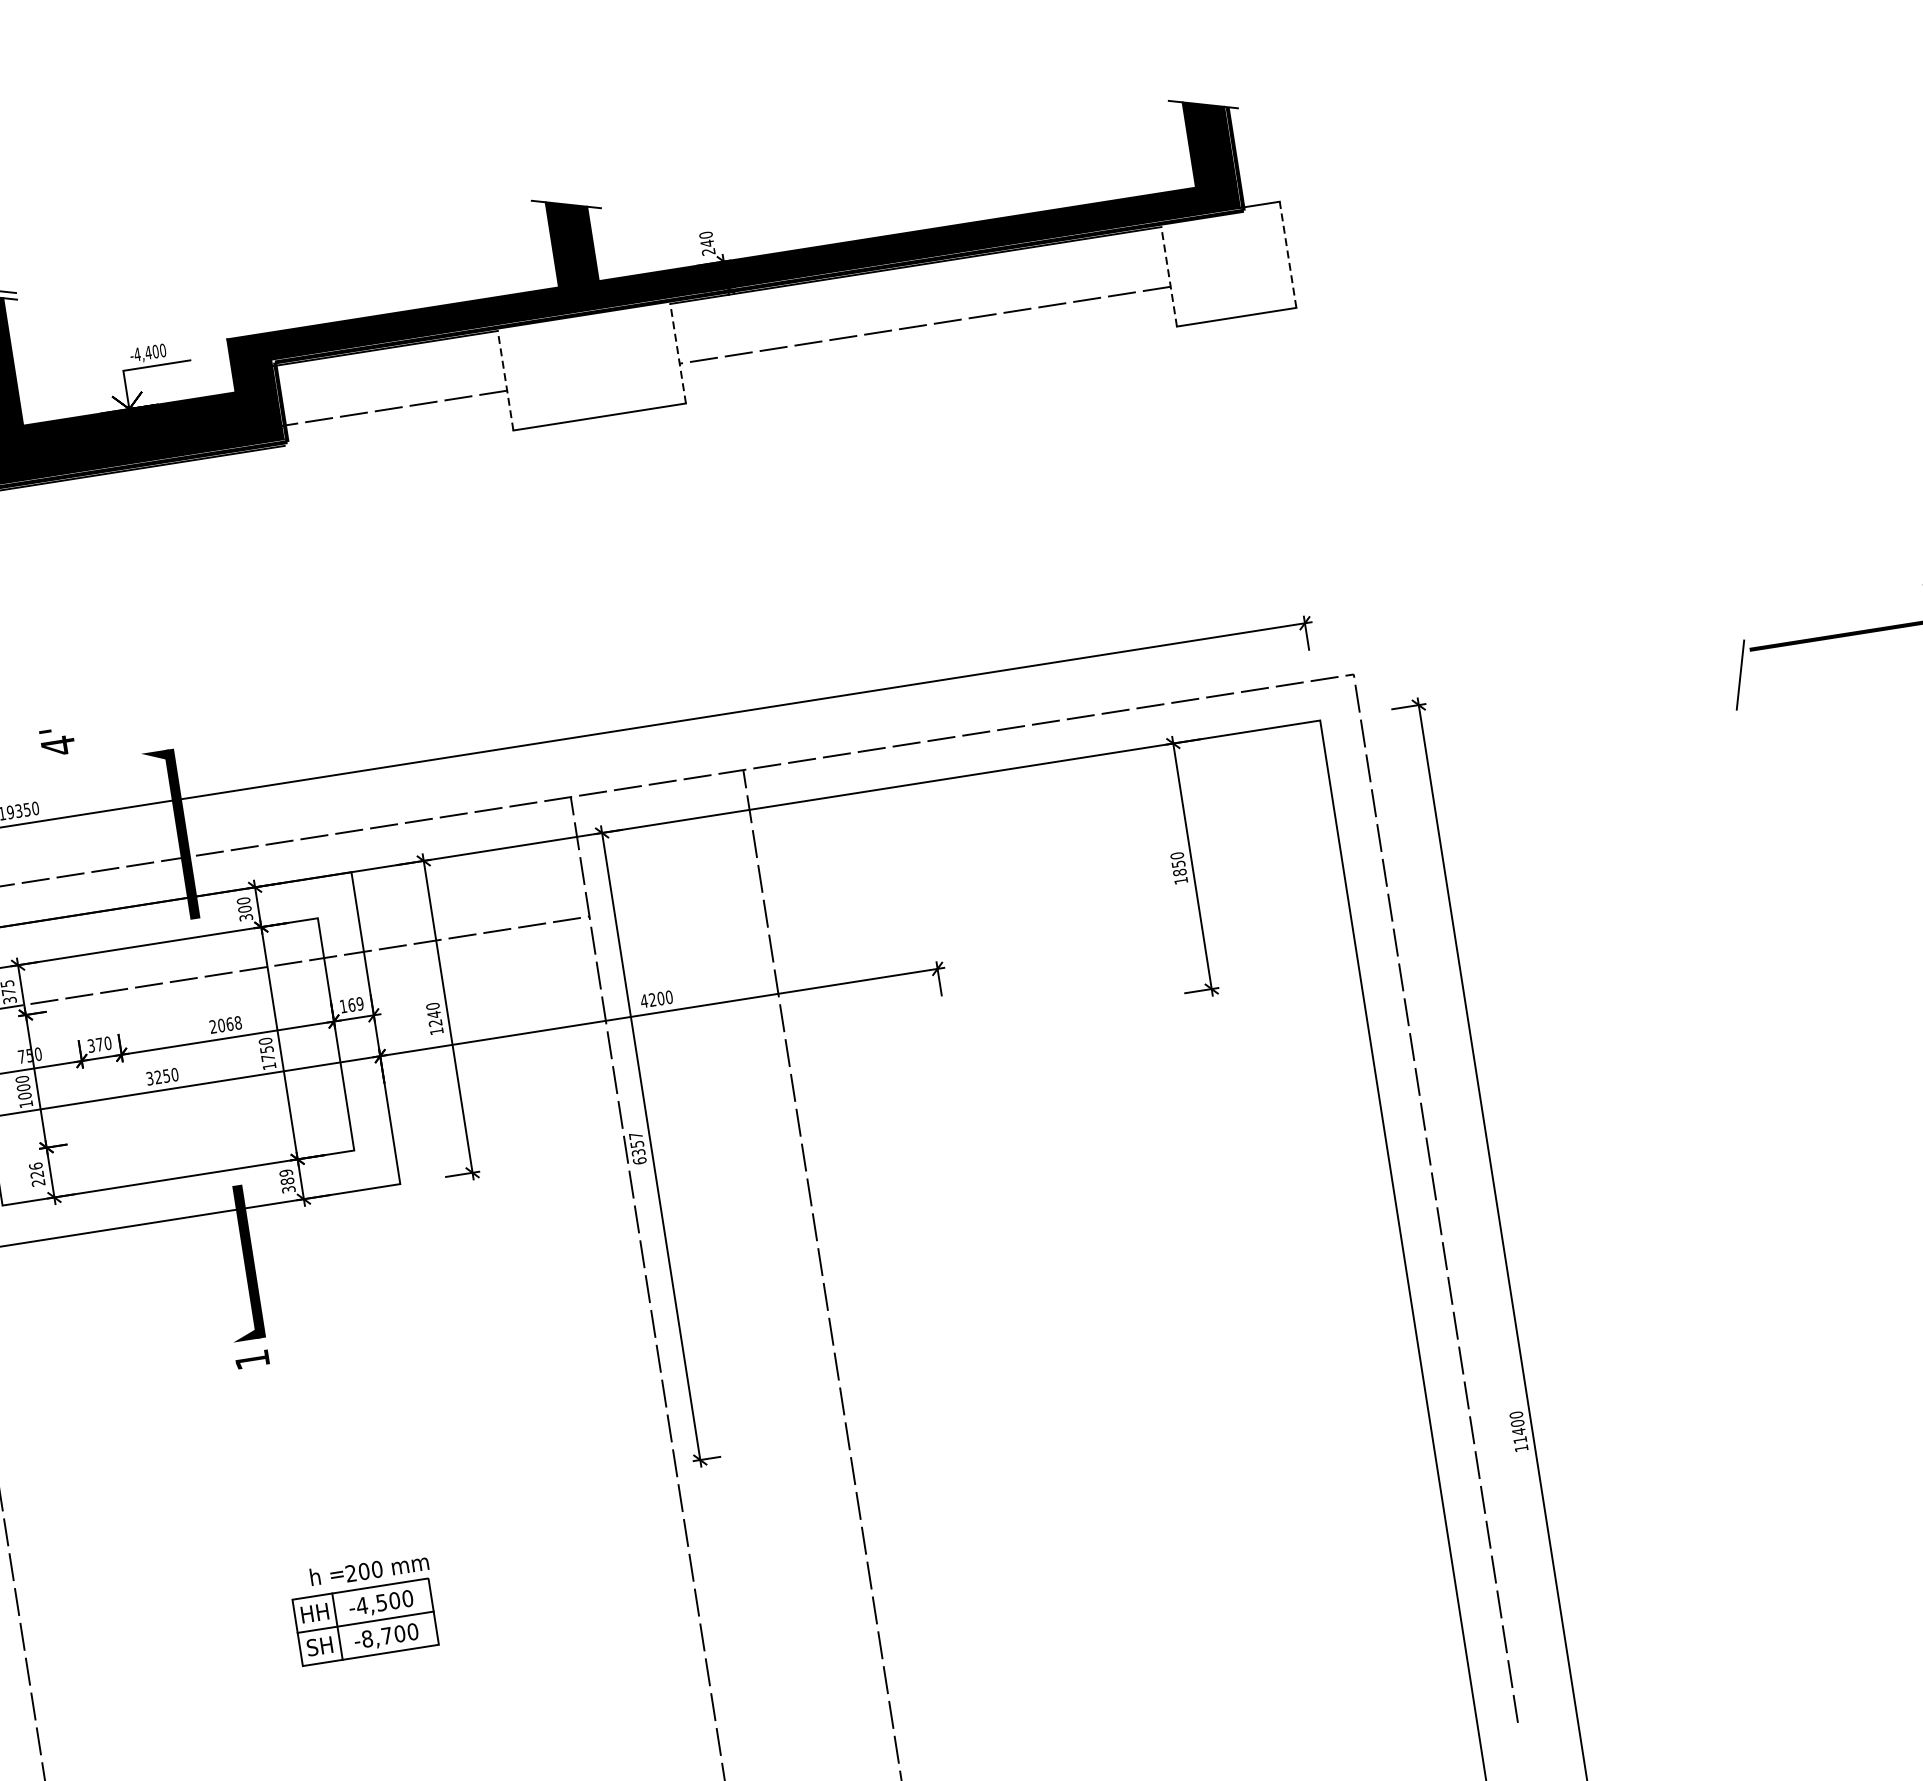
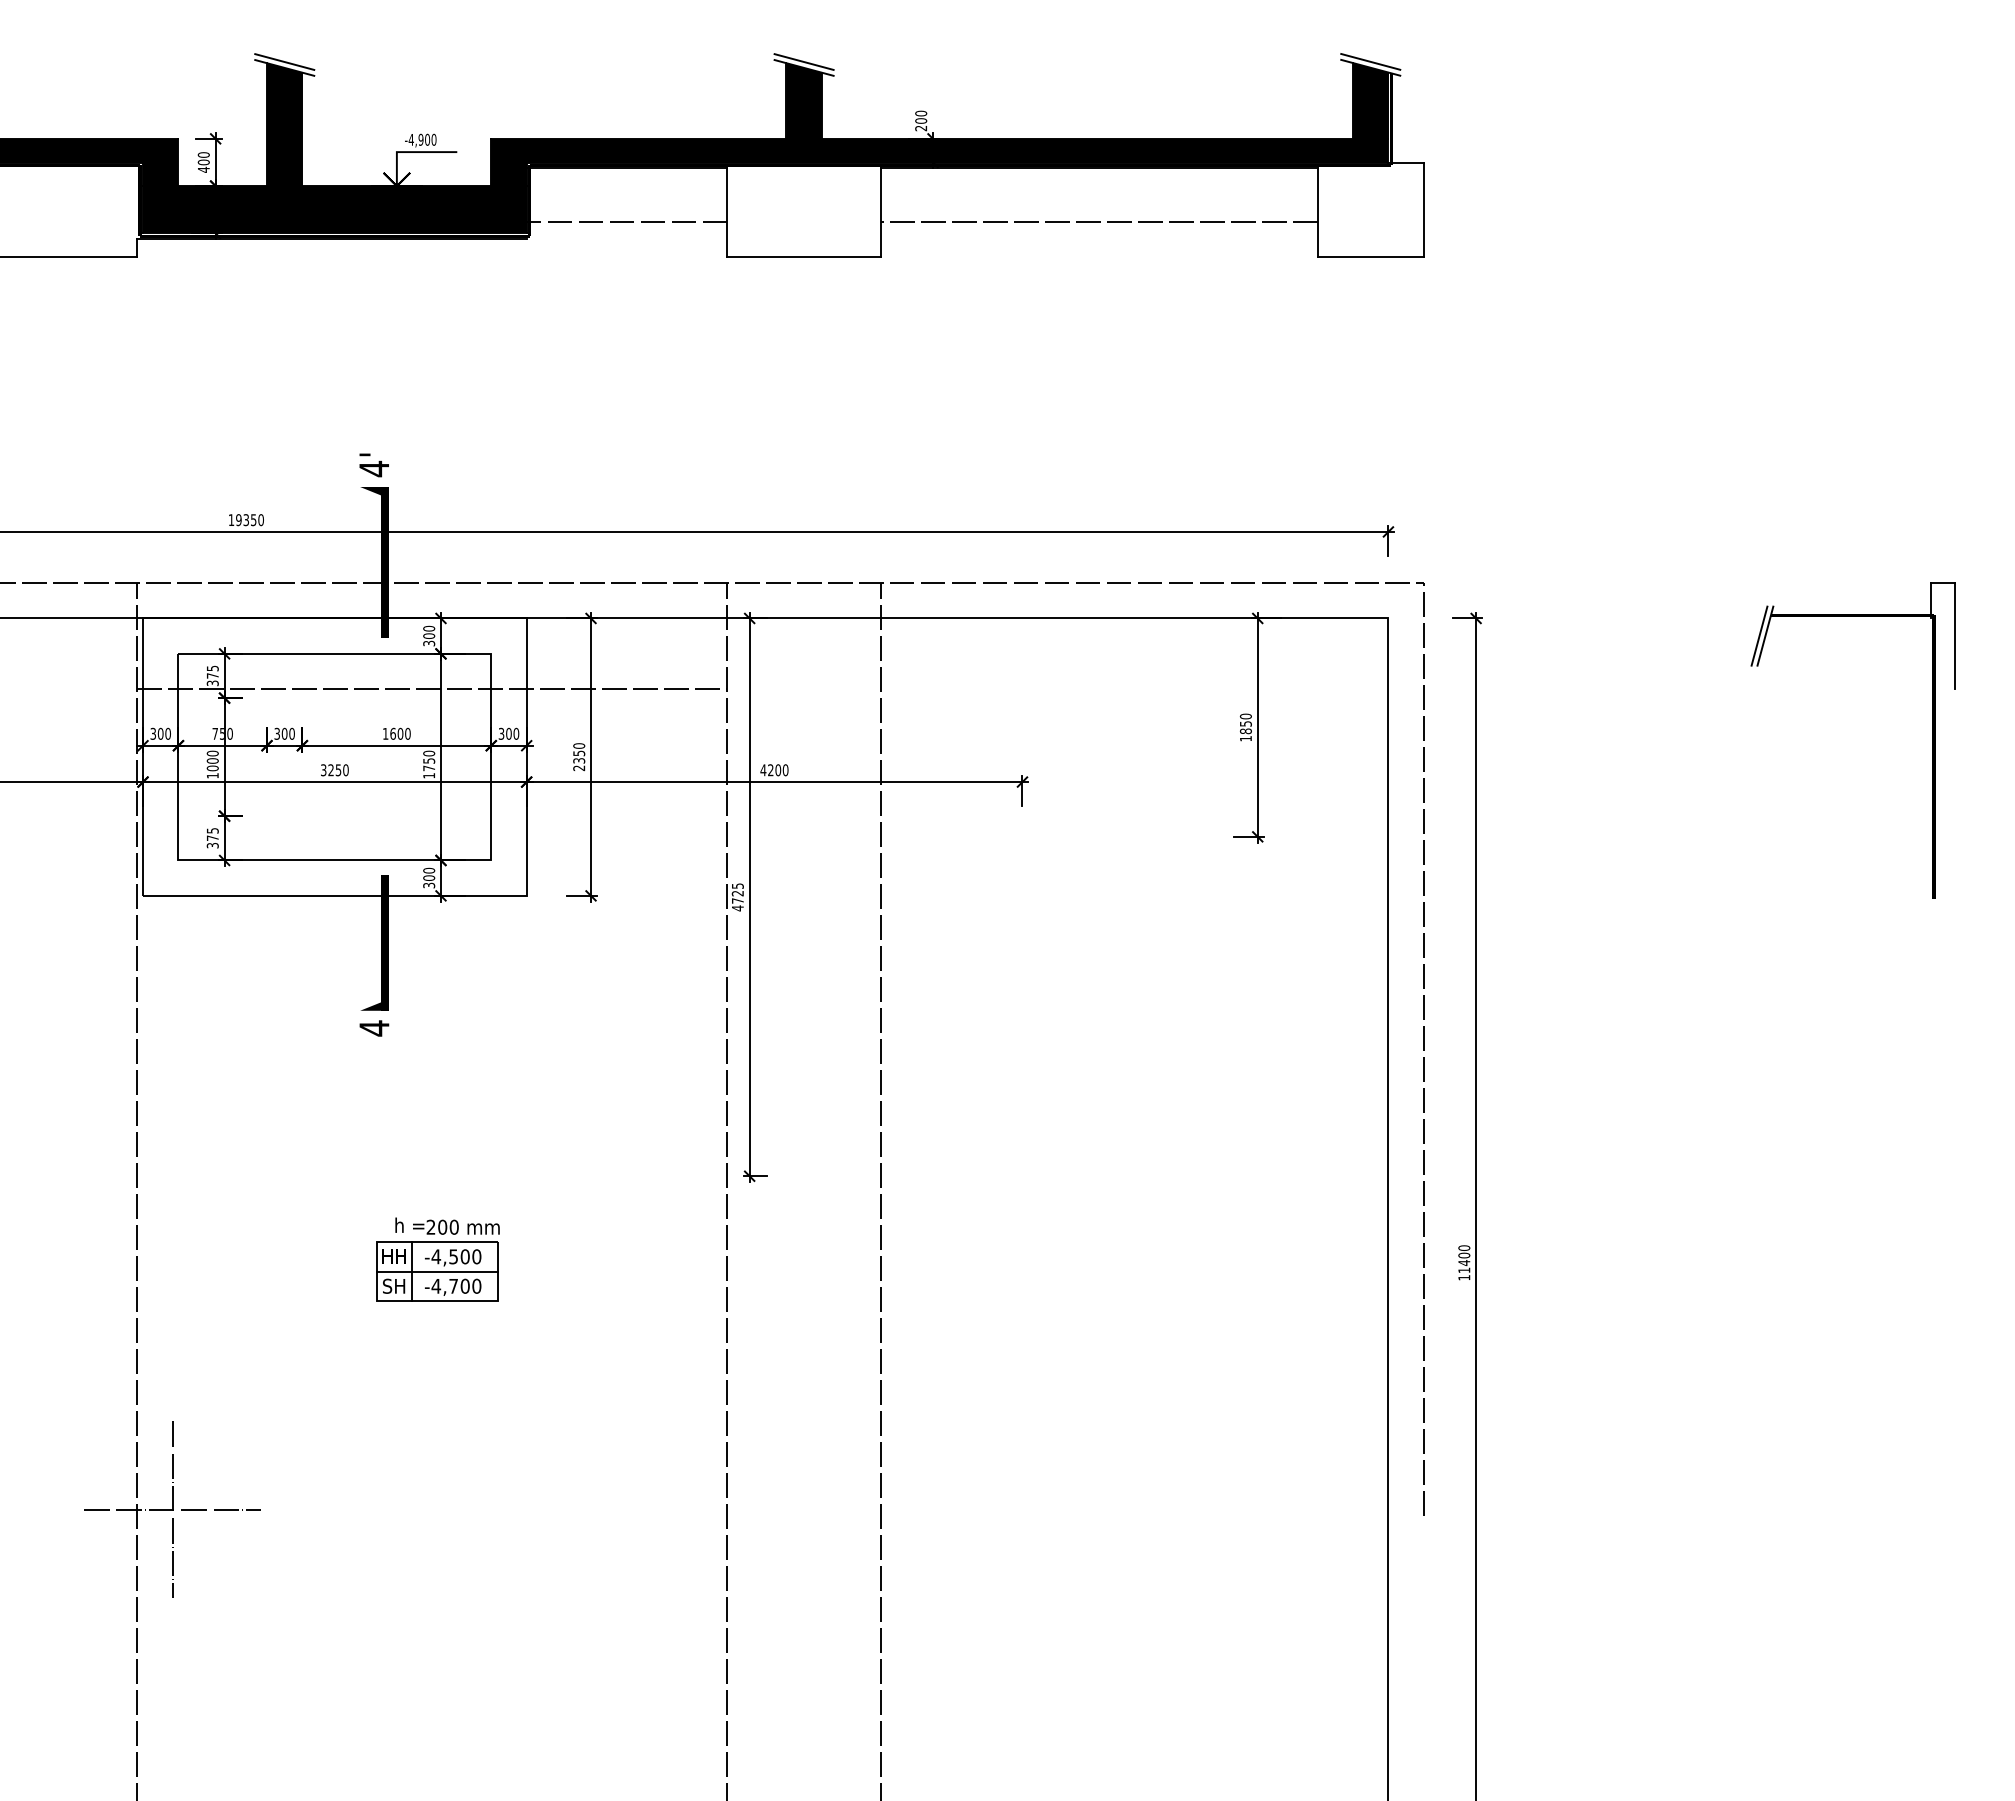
line: (1201, 97) -> (1370, 61), added
line: (564, 197) -> (803, 61), added
text: (707, 244) -> (921, 121), 240 -> 200
line: (1287, 254) -> (1423, 209), dashed -> solid
line: (1168, 276) -> (1317, 212), dashed -> solid
text: (147, 352) -> (420, 139), -4,400 -> -4,900
line: (677, 353) -> (880, 212), dashed -> solid
line: (505, 380) -> (727, 212), dashed -> solid
line: (1747, 673) -> (1765, 635), added
text: (56, 742) -> (373, 465), moved
text: (351, 1004) -> (508, 733), 169 -> 300
text: (435, 1022) -> (579, 760), 1240 -> 2350
text: (225, 1024) -> (396, 733), 2068 -> 1600
text: (99, 1044) -> (284, 733), 370 -> 300
text: (637, 1148) -> (737, 897), 6357 -> 4725
text: (36, 1174) -> (212, 838), 226 -> 375
text: (287, 1177) -> (429, 874), 389 -> 300
text: (252, 1360) -> (374, 1028), 1 -> 4
text: (367, 1638) -> (436, 1285), -8,700 -> -4,700

